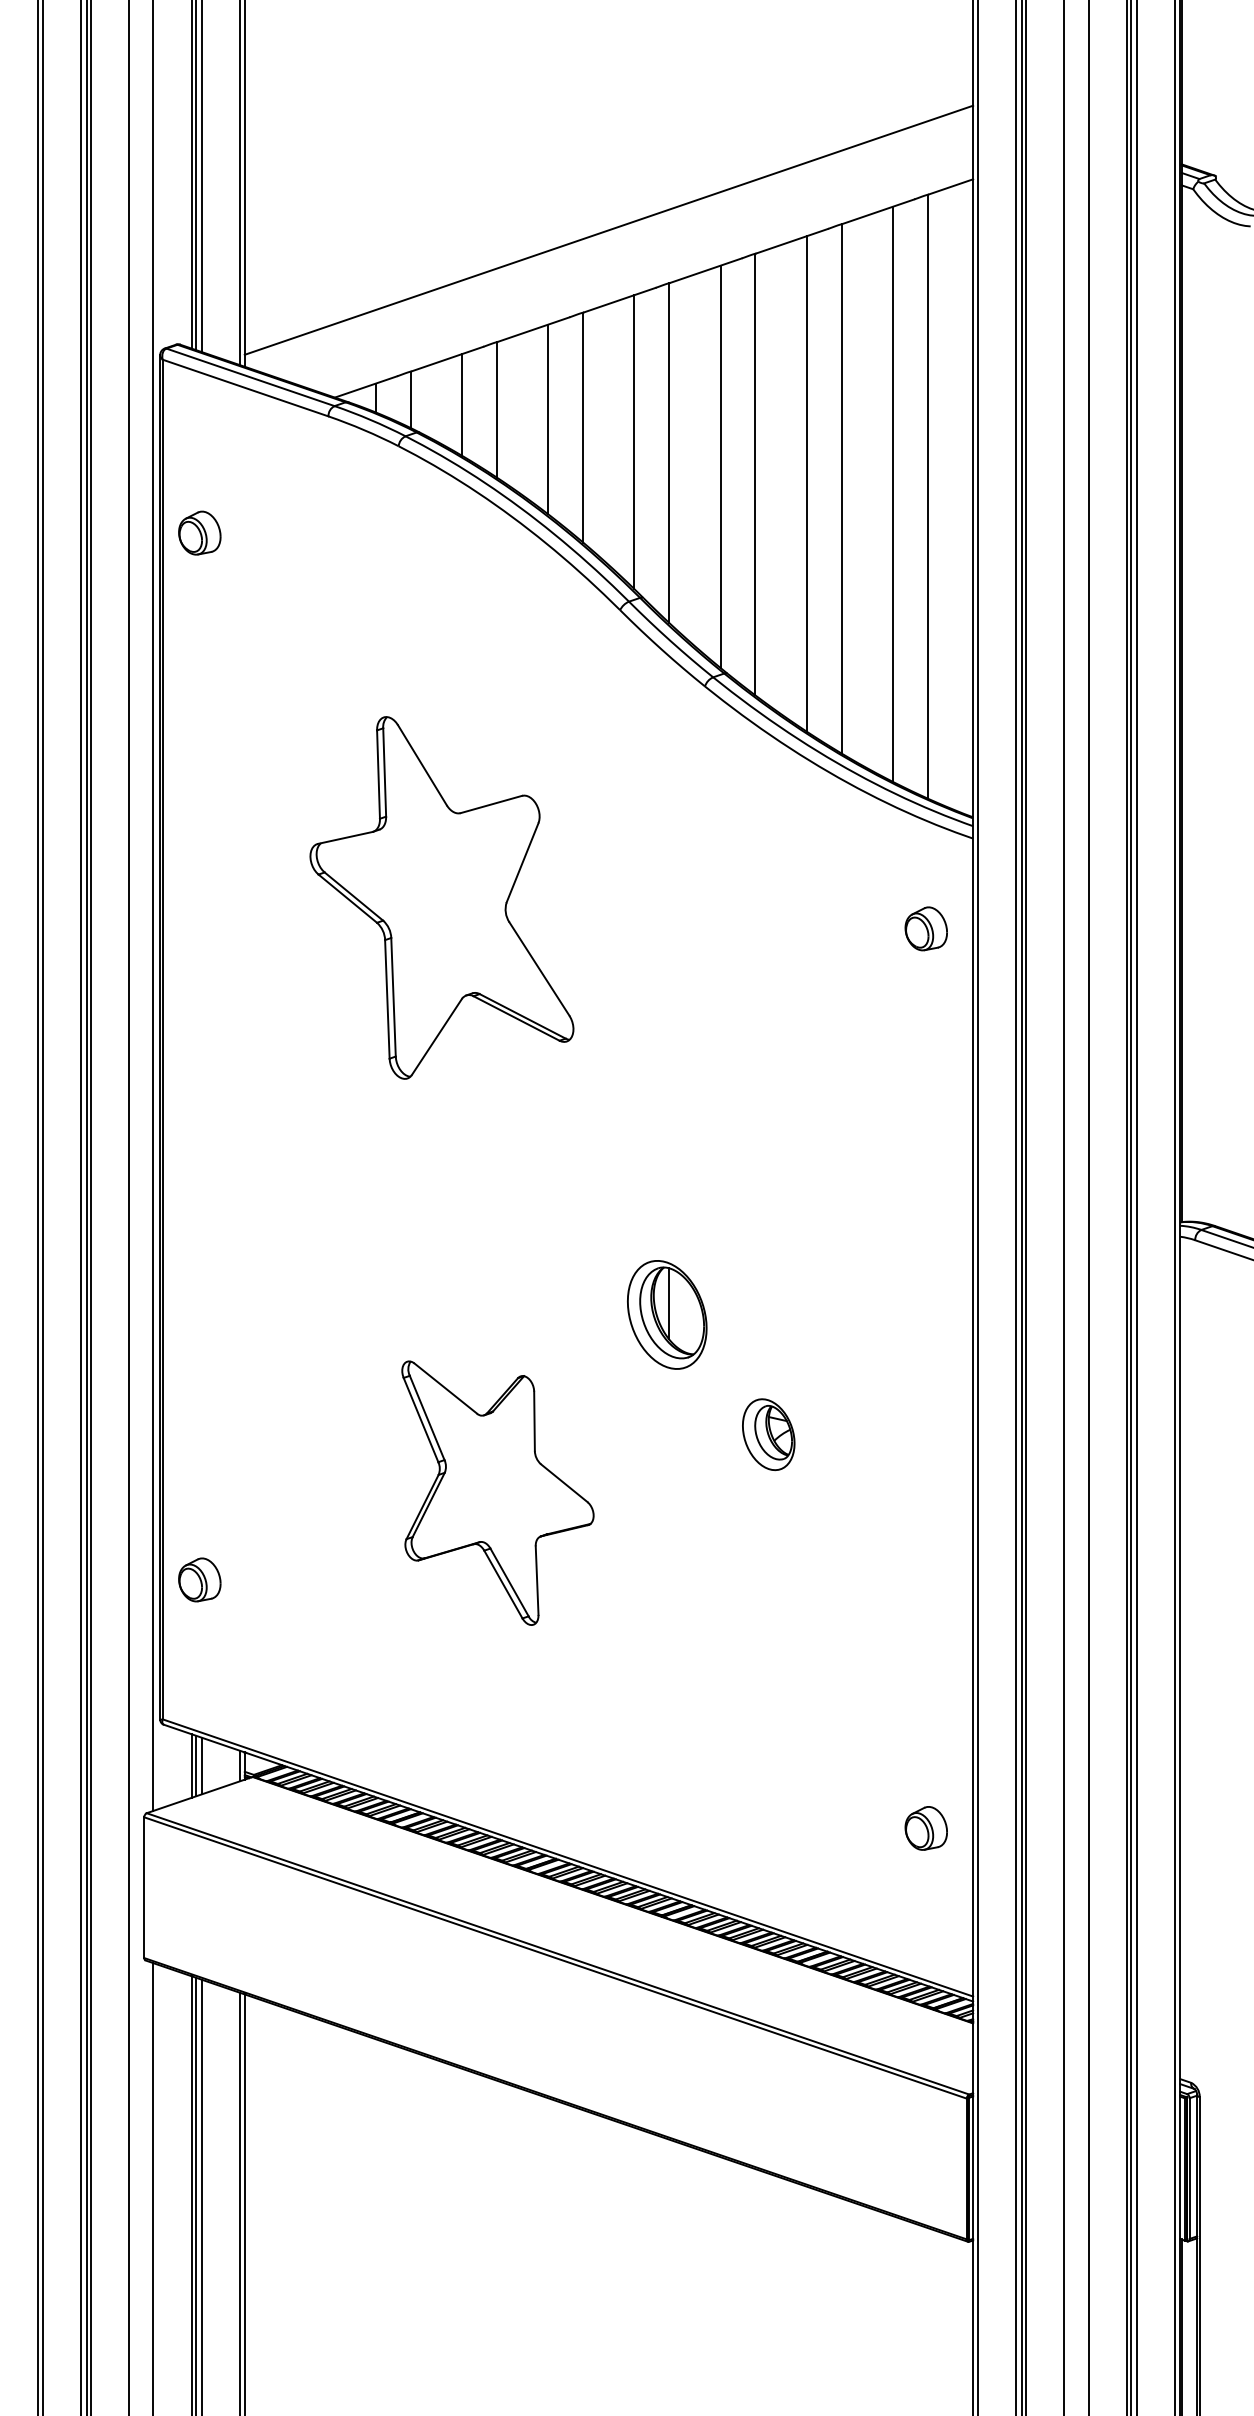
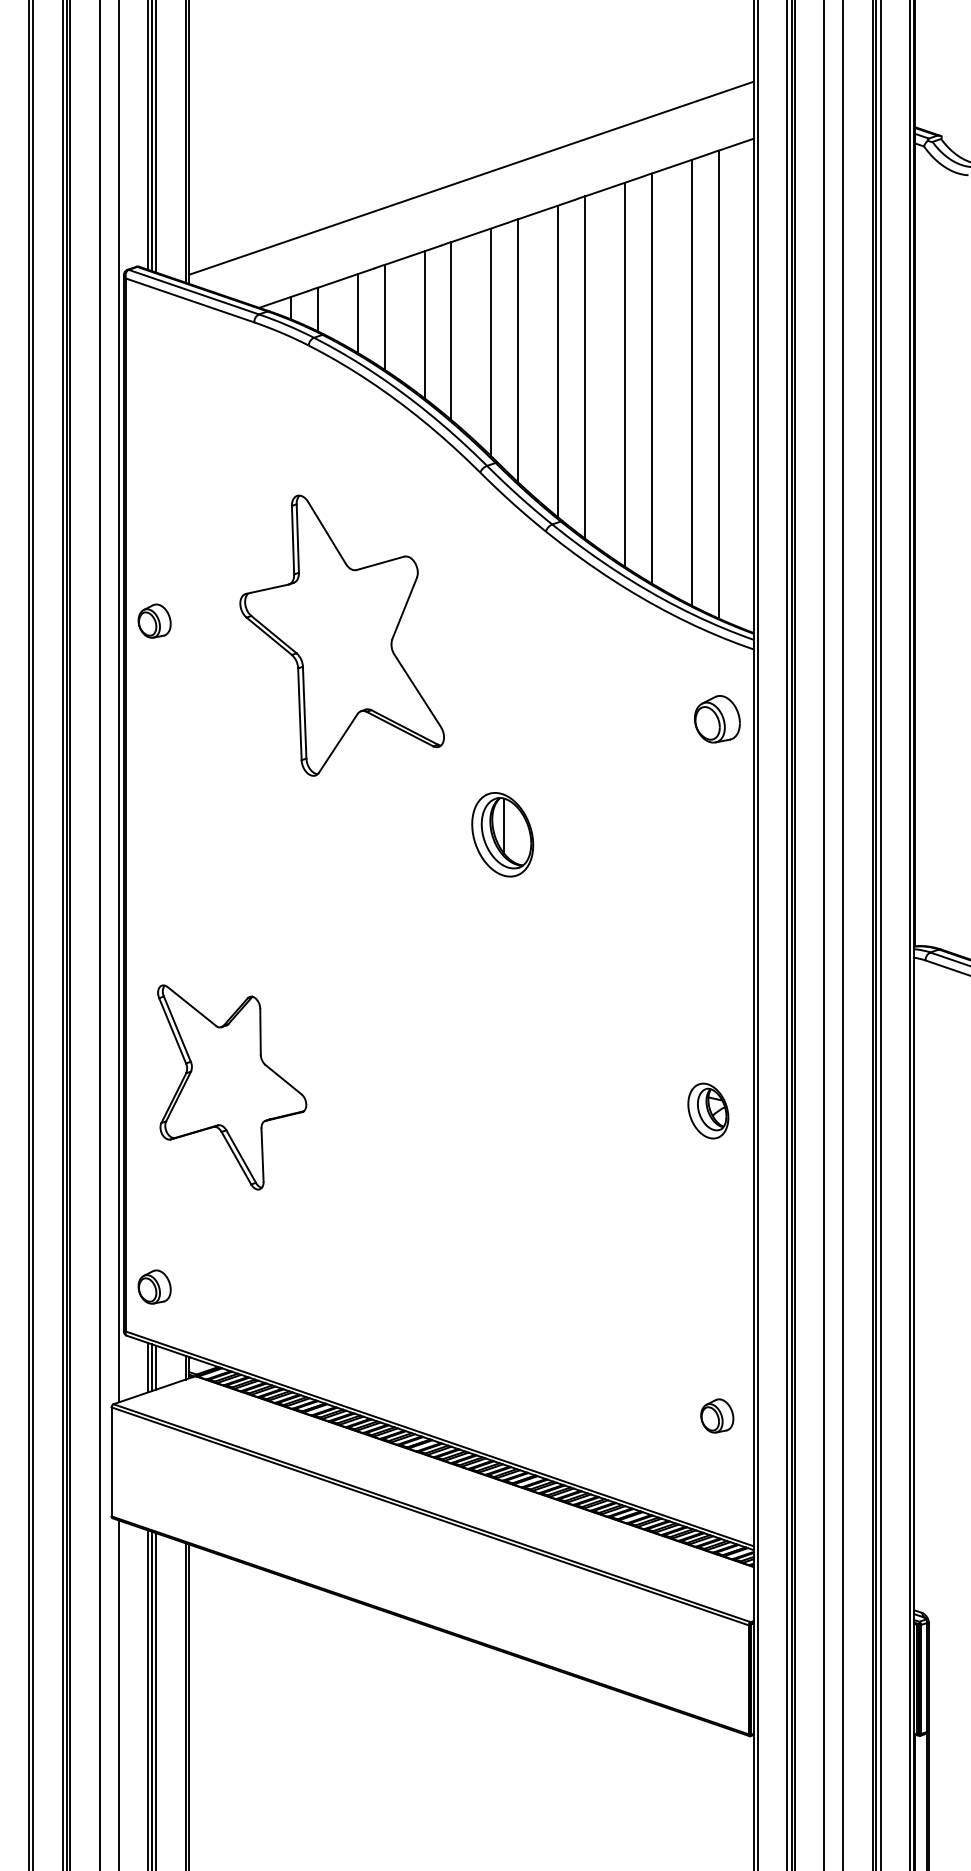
part: (199, 532) -> (154, 620), moved
part: (441, 897) -> (341, 635), moved
part: (925, 928) -> (716, 719), size x1.4
part: (667, 1314) -> (502, 834), moved
part: (768, 1434) -> (708, 1110), moved
part: (497, 1492) -> (231, 1086), moved
part: (199, 1579) -> (154, 1286), moved

